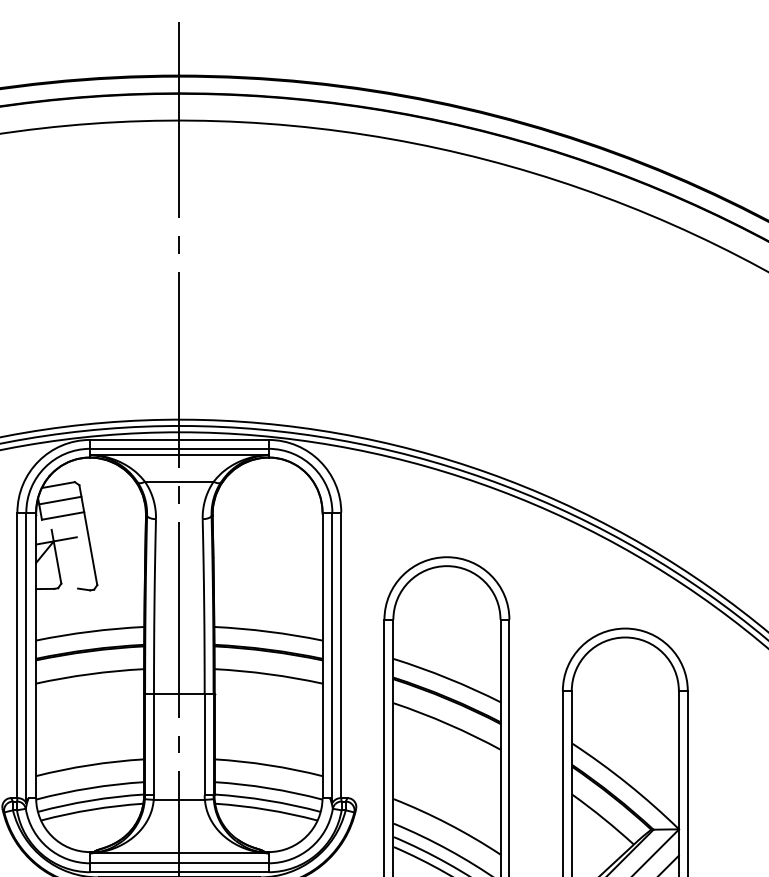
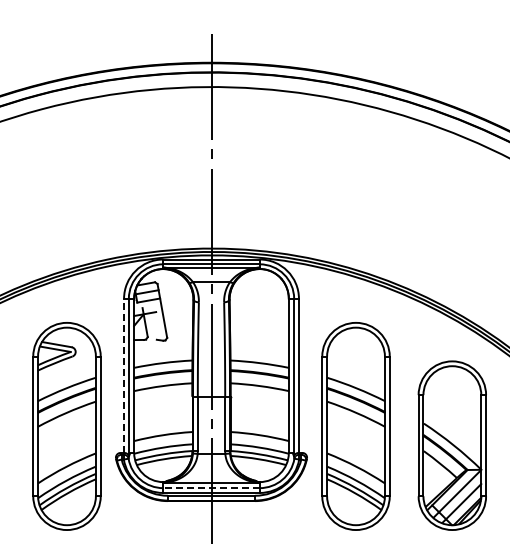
line: (18, 654) -> (124, 375), solid -> dashed
line: (179, 863) -> (211, 488), solid -> dashed

